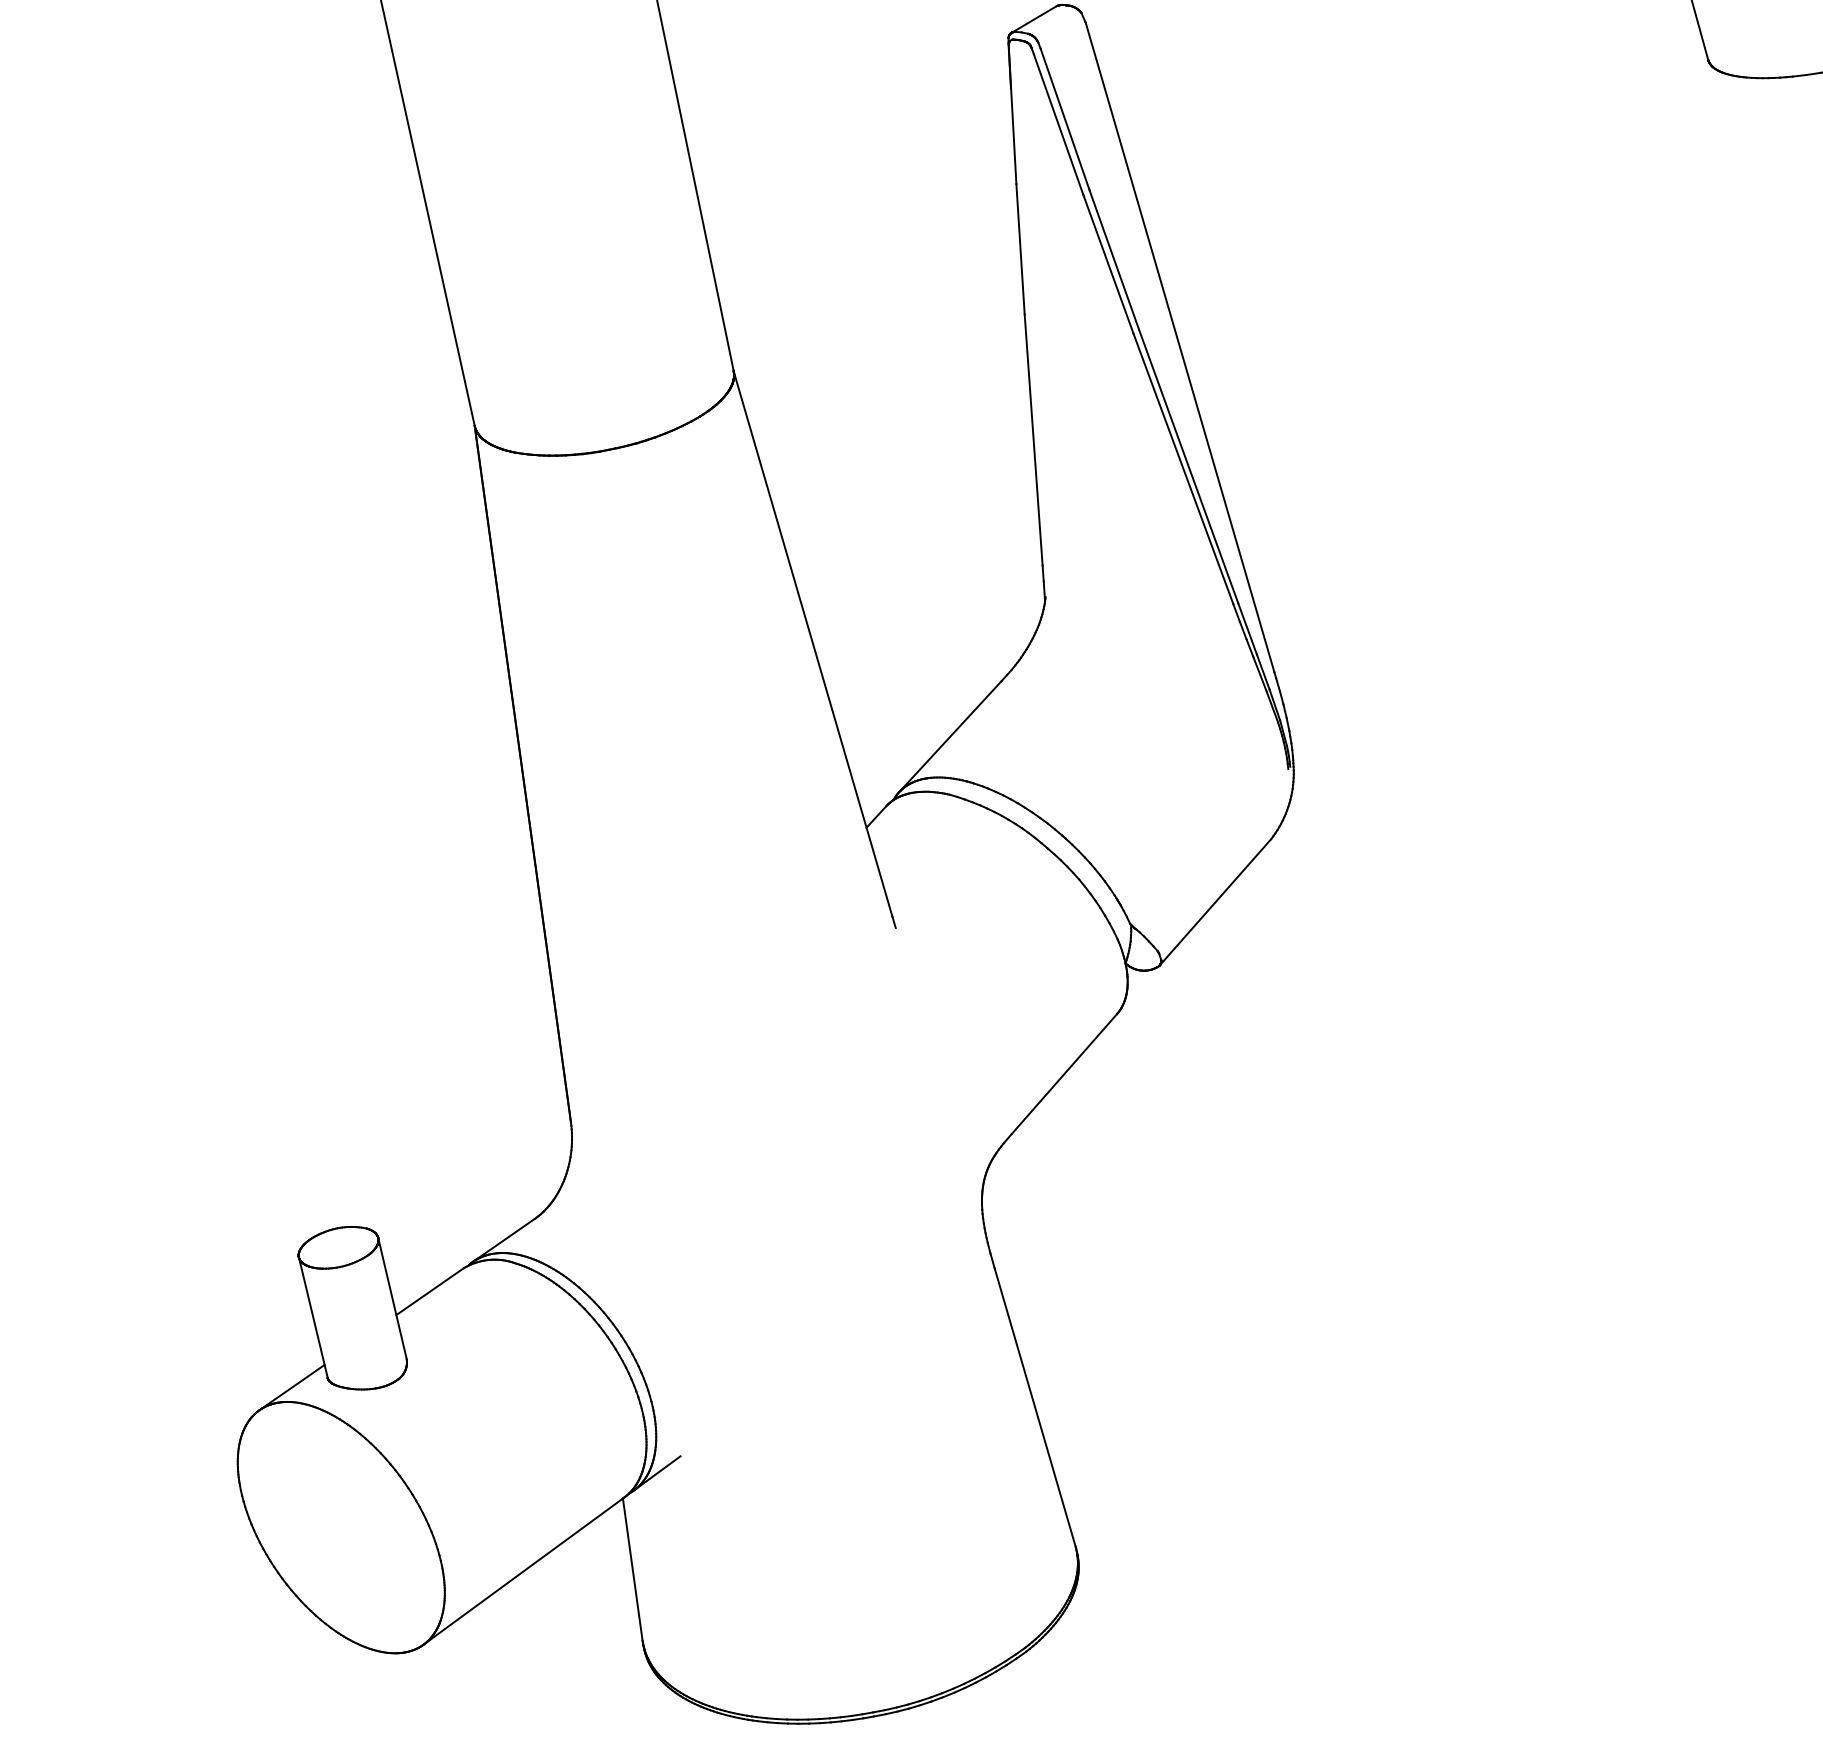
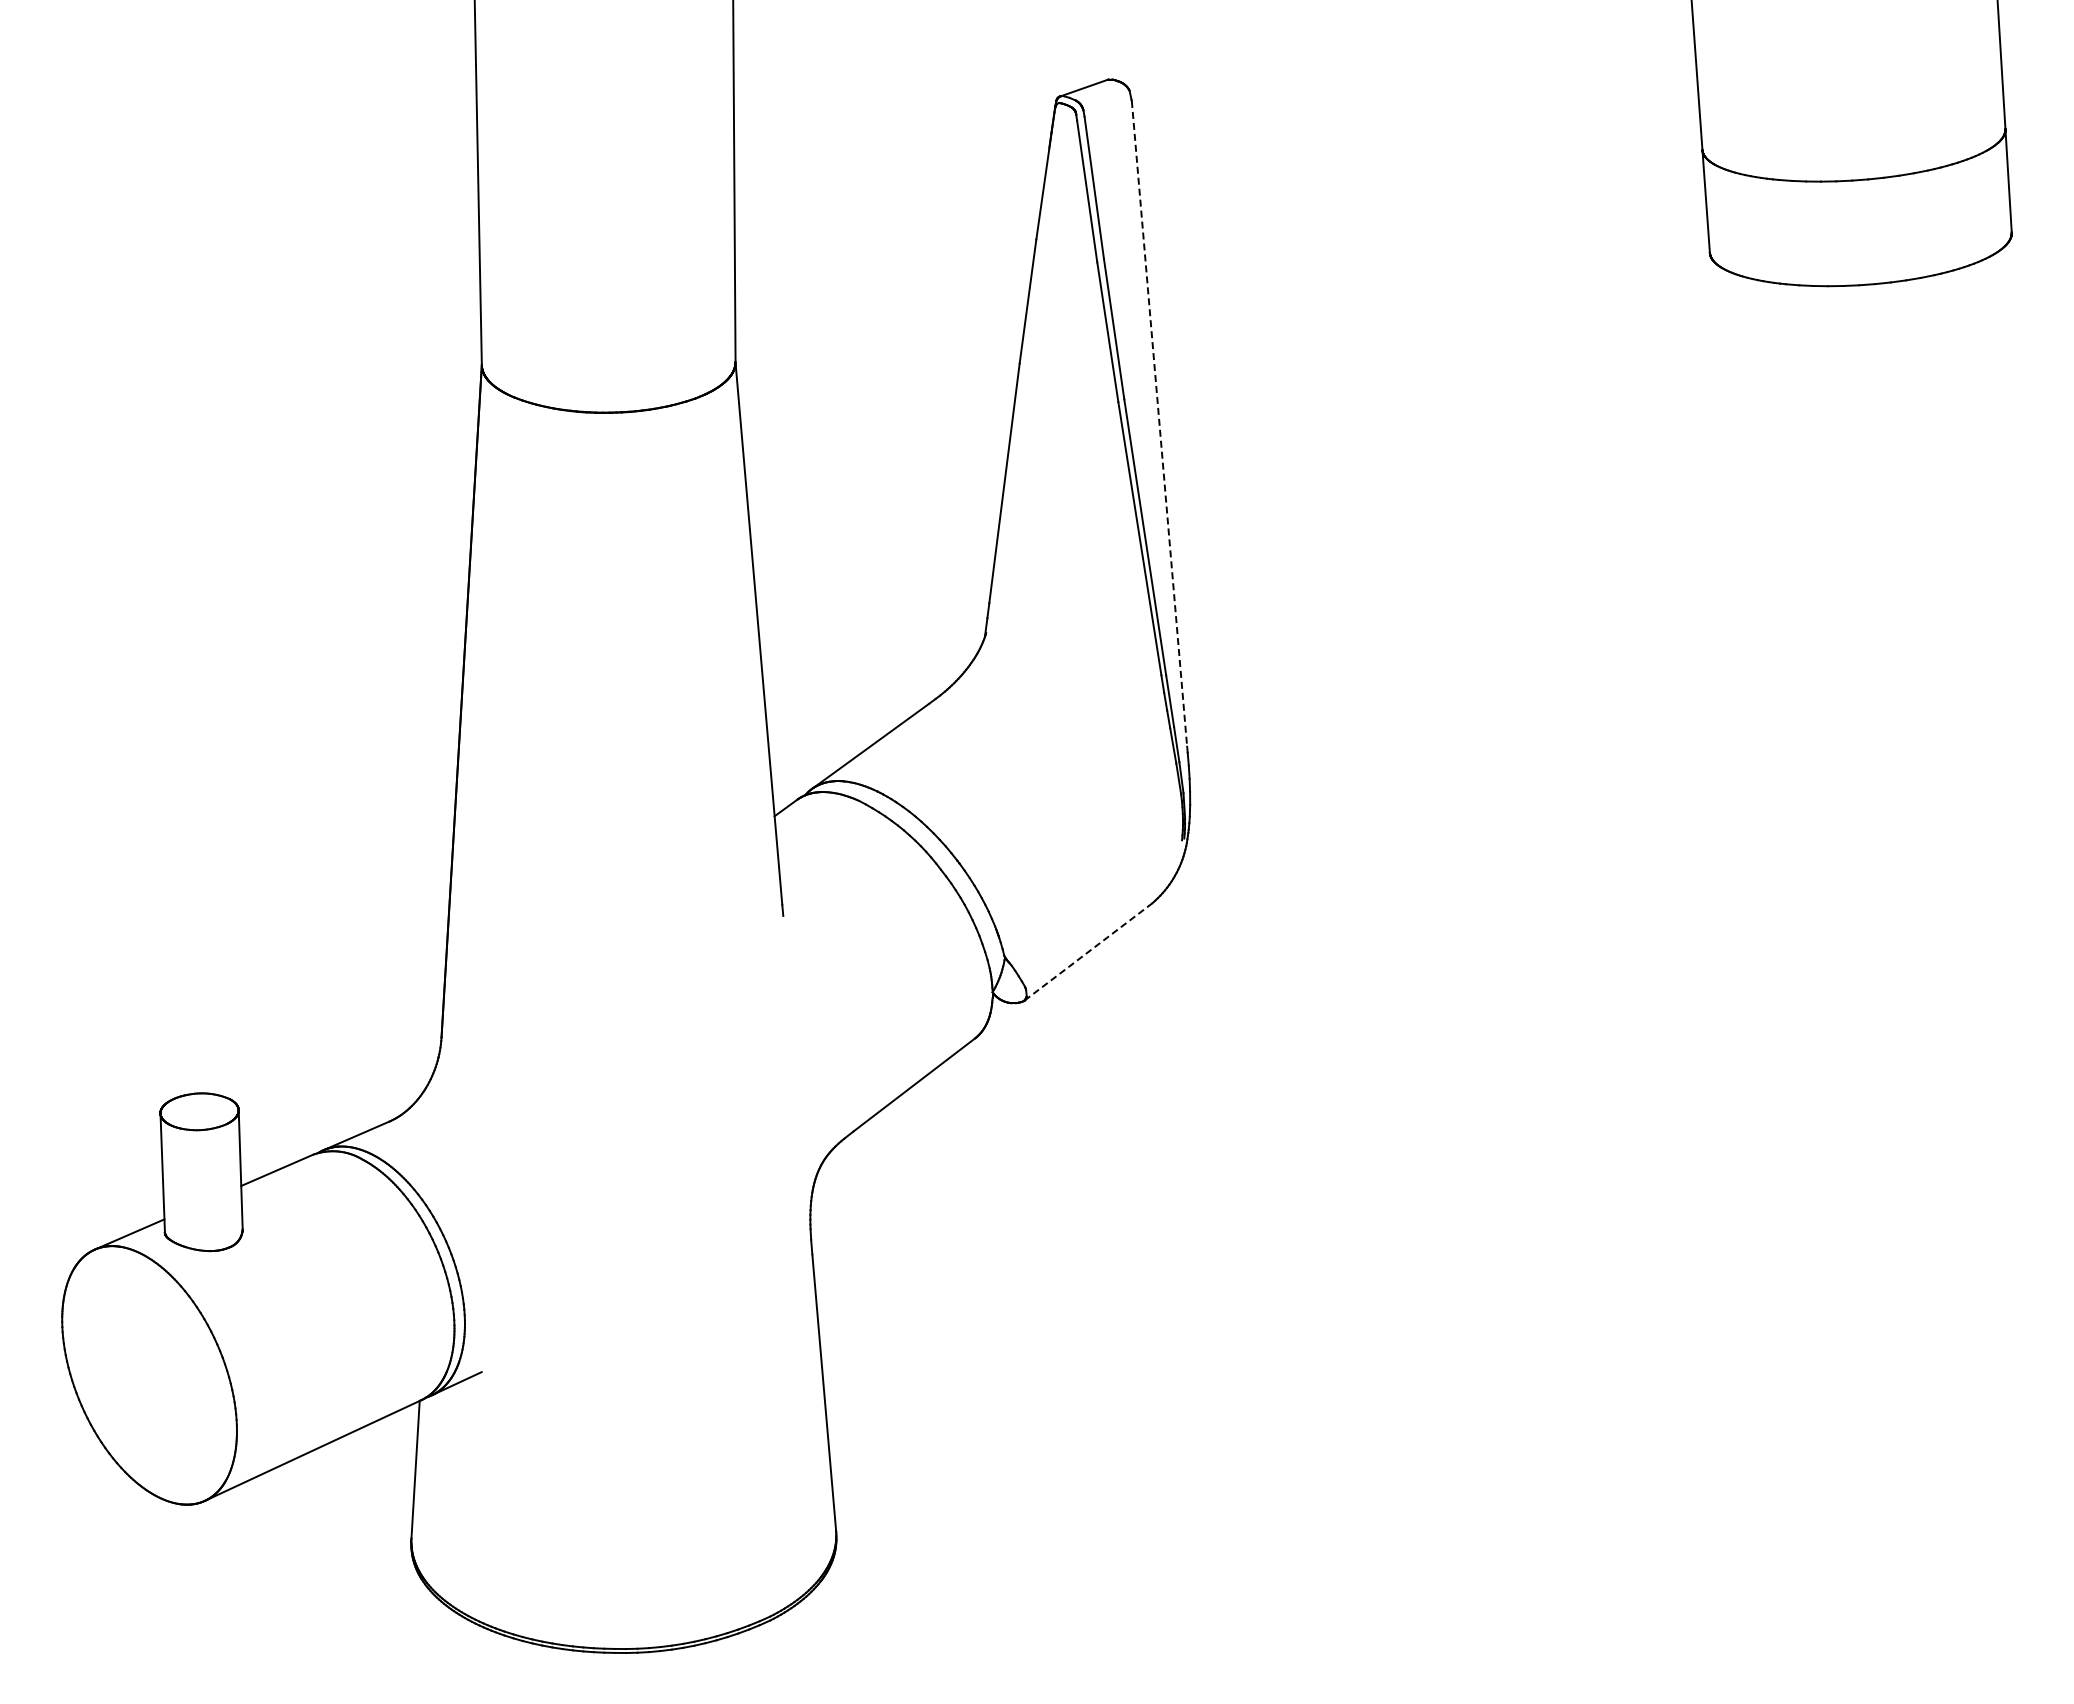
line: (1180, 348) -> (1159, 424), solid -> dashed
line: (1215, 901) -> (1088, 951), solid -> dashed

